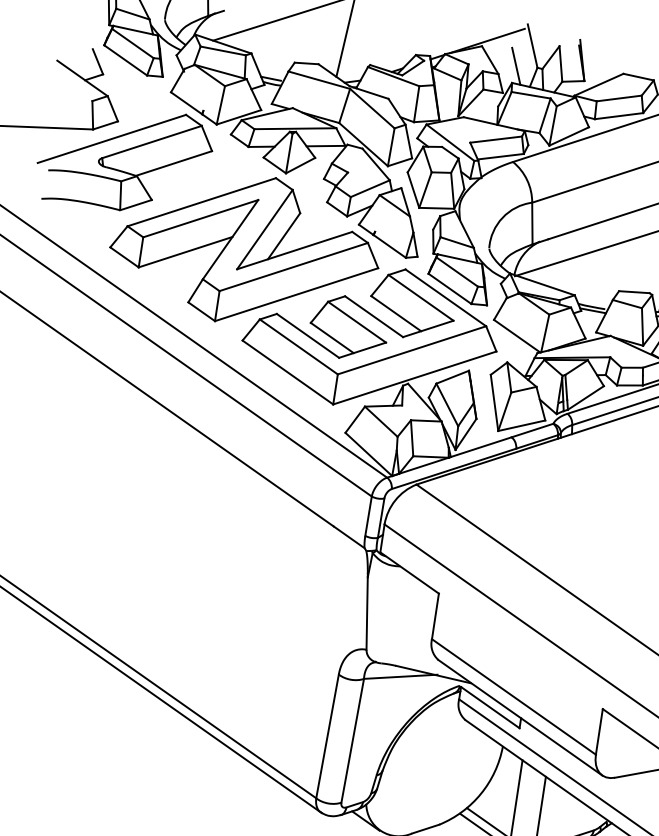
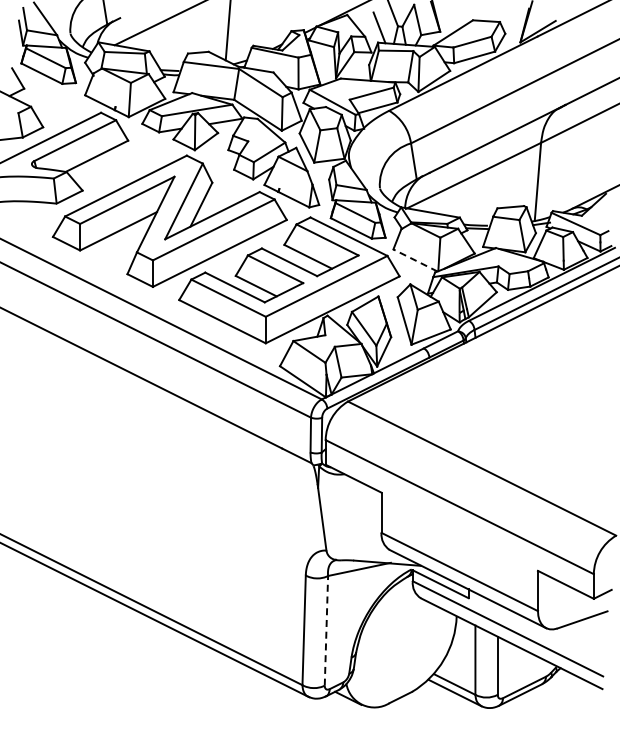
line: (517, 336) -> (415, 260), solid -> dashed
line: (352, 740) -> (326, 630), solid -> dashed

